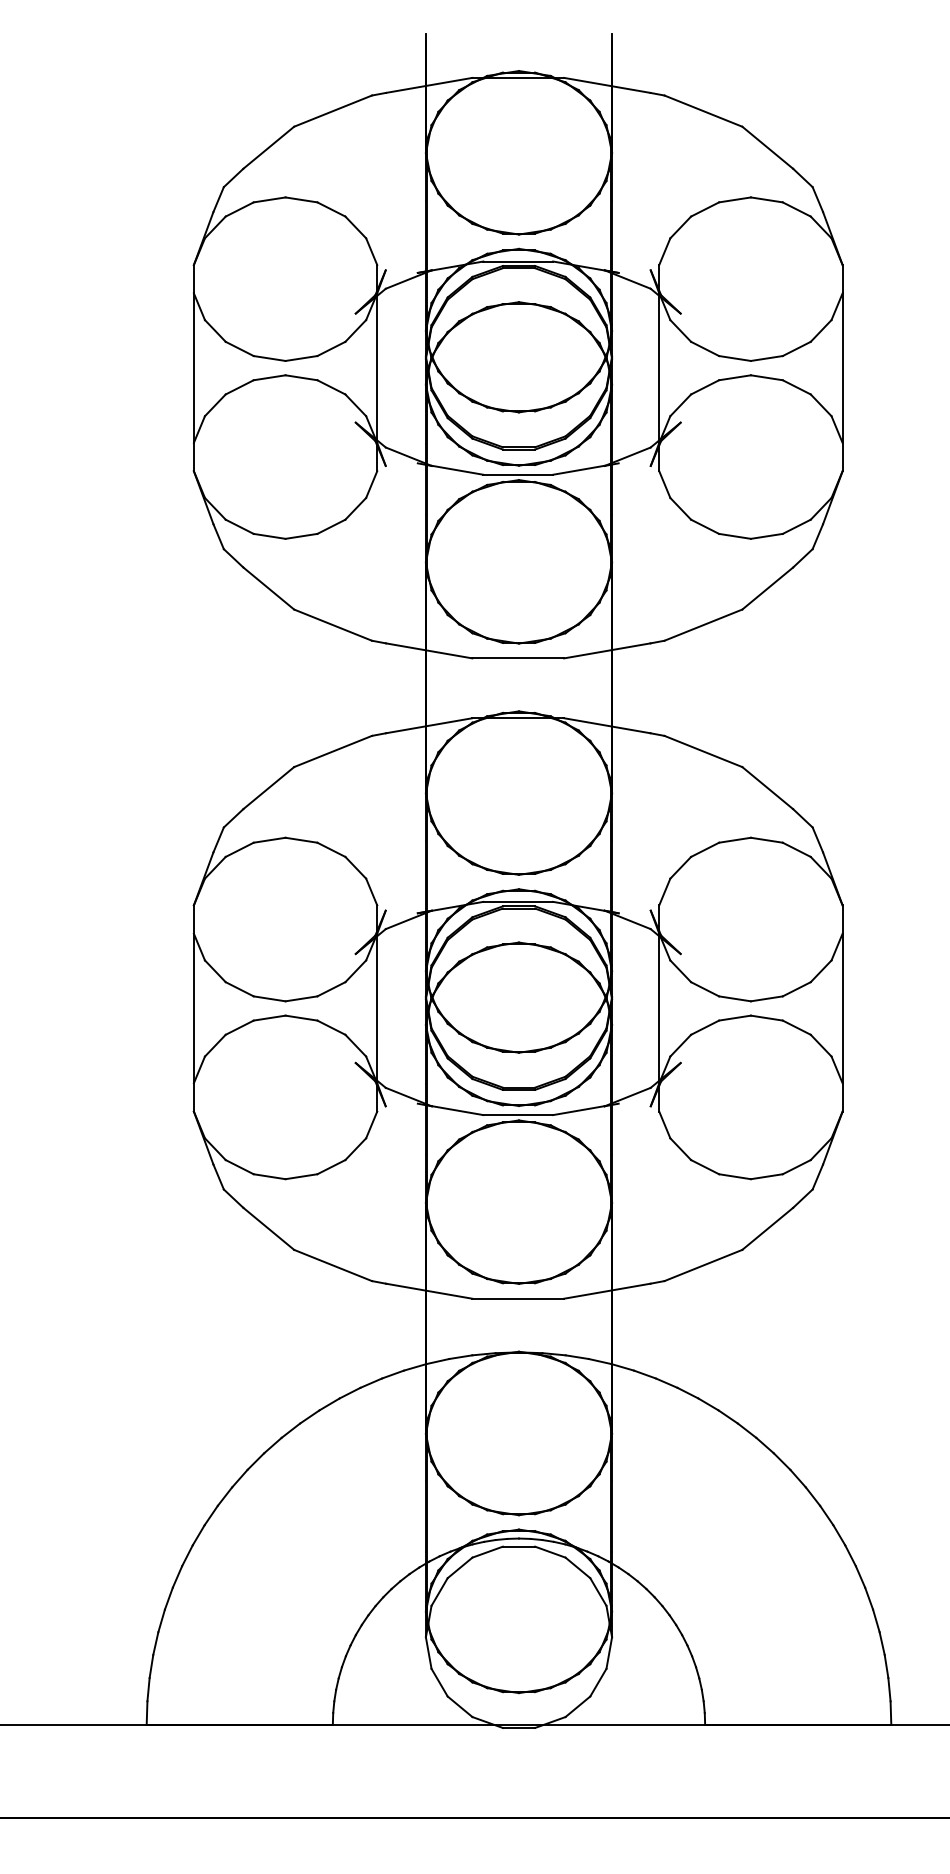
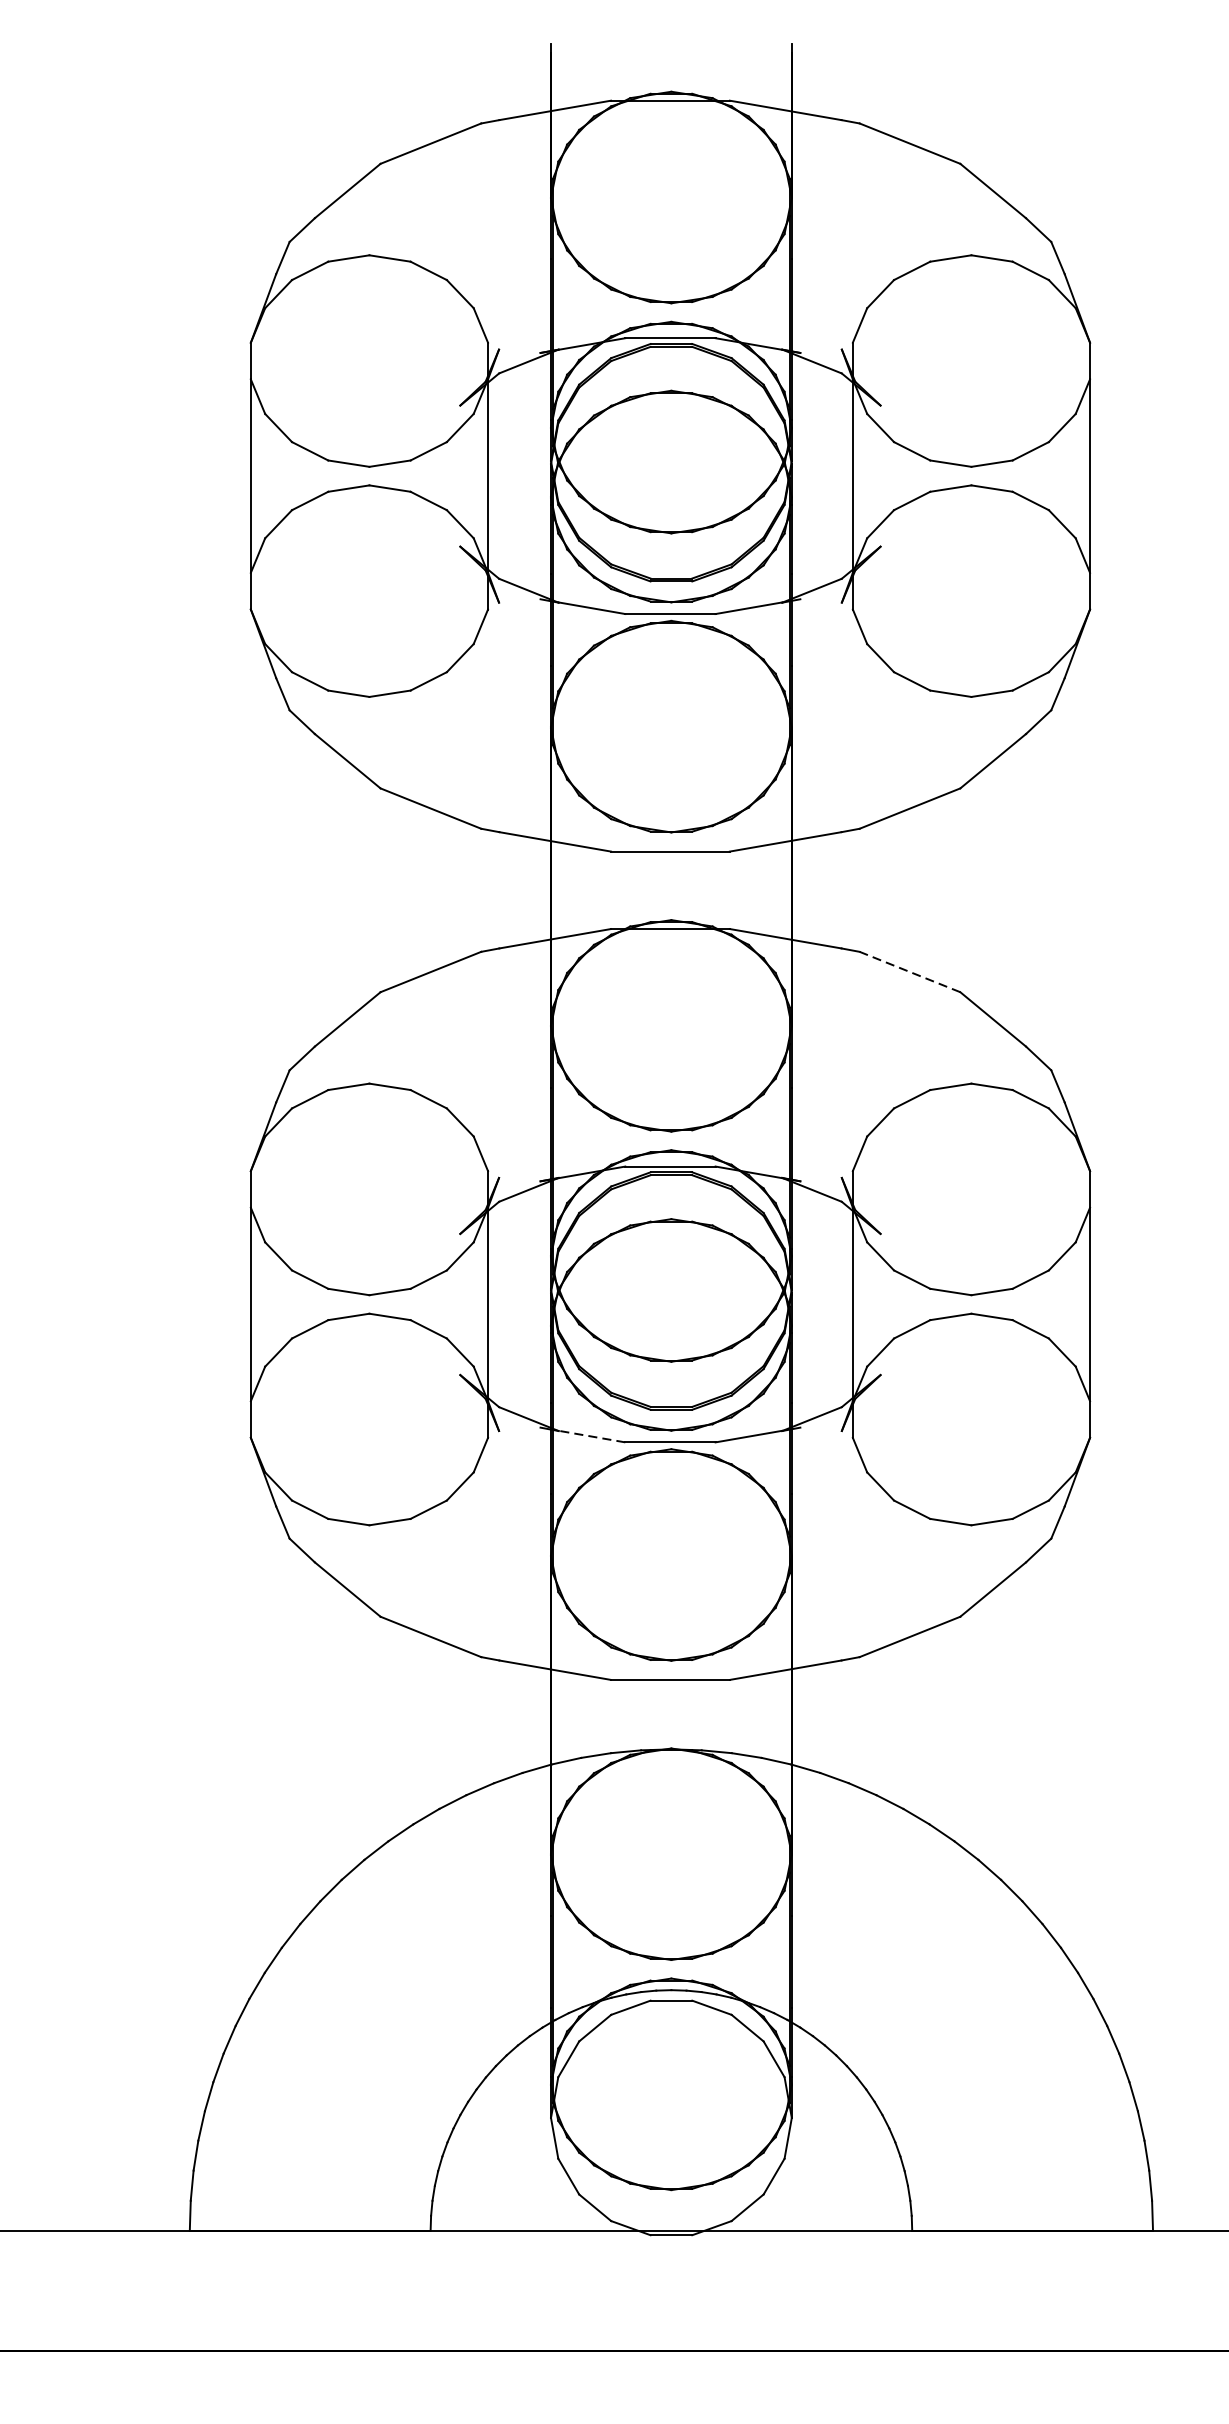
line: (703, 751) -> (910, 972), solid -> dashed
line: (457, 1110) -> (591, 1436), solid -> dashed

